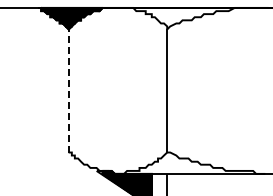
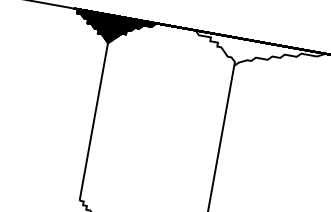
line: (68, 90) -> (93, 121), dashed -> solid

